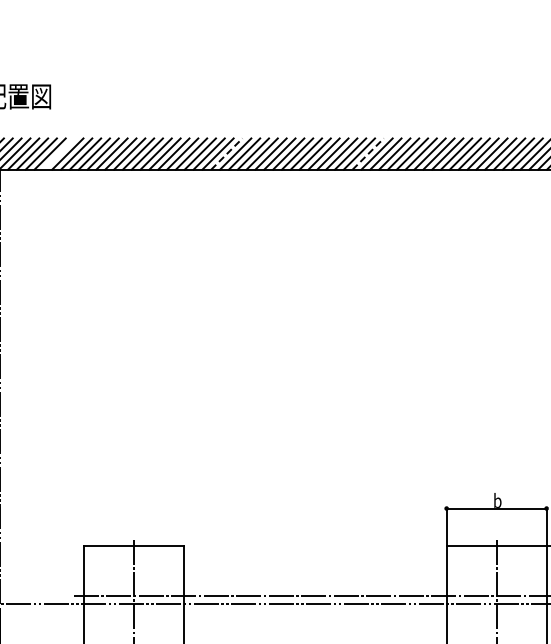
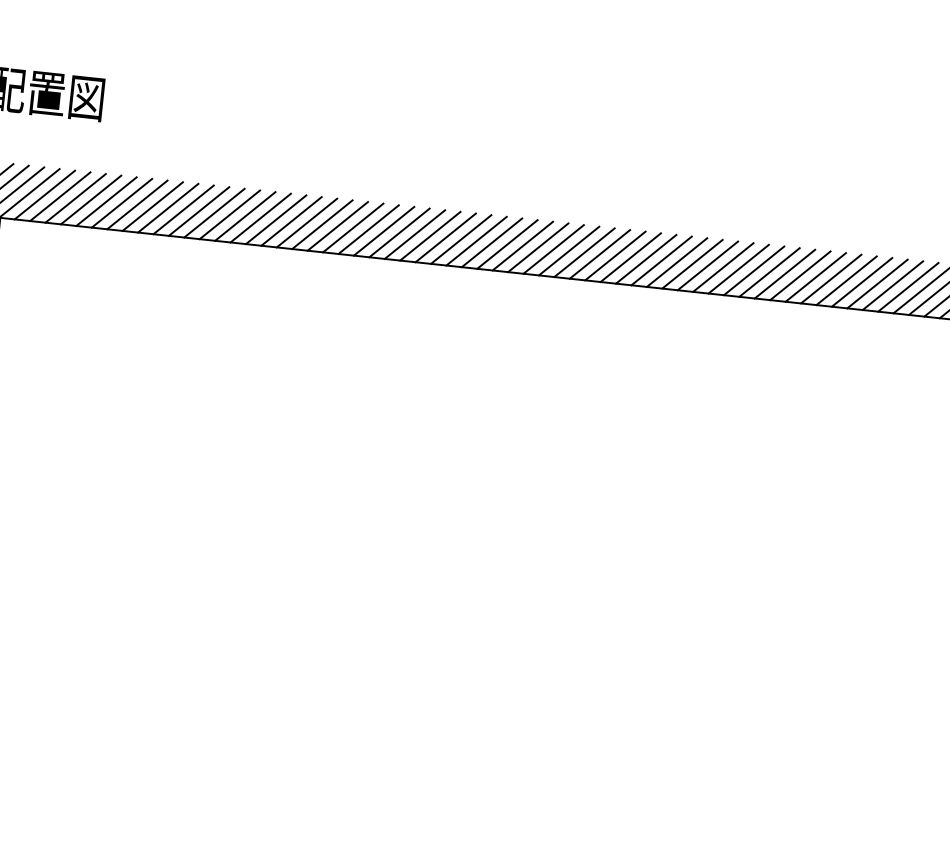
line: (58, 153) -> (105, 200), added
line: (227, 153) -> (400, 232), dashed -> solid
line: (368, 153) -> (646, 258), dashed -> solid

